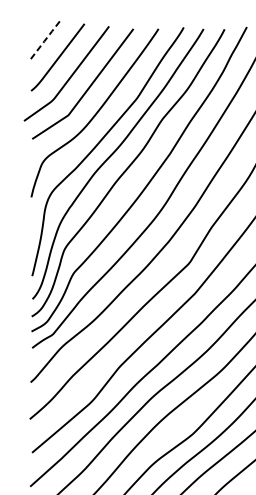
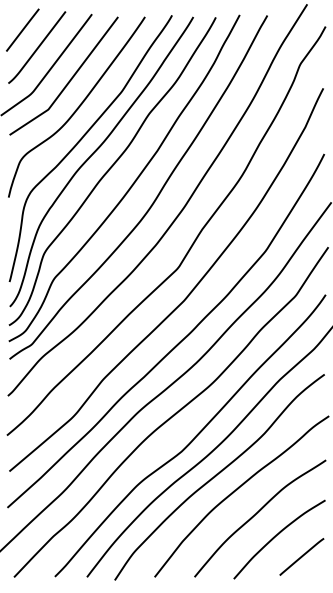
line: (44, 41) -> (22, 30), dashed -> solid

